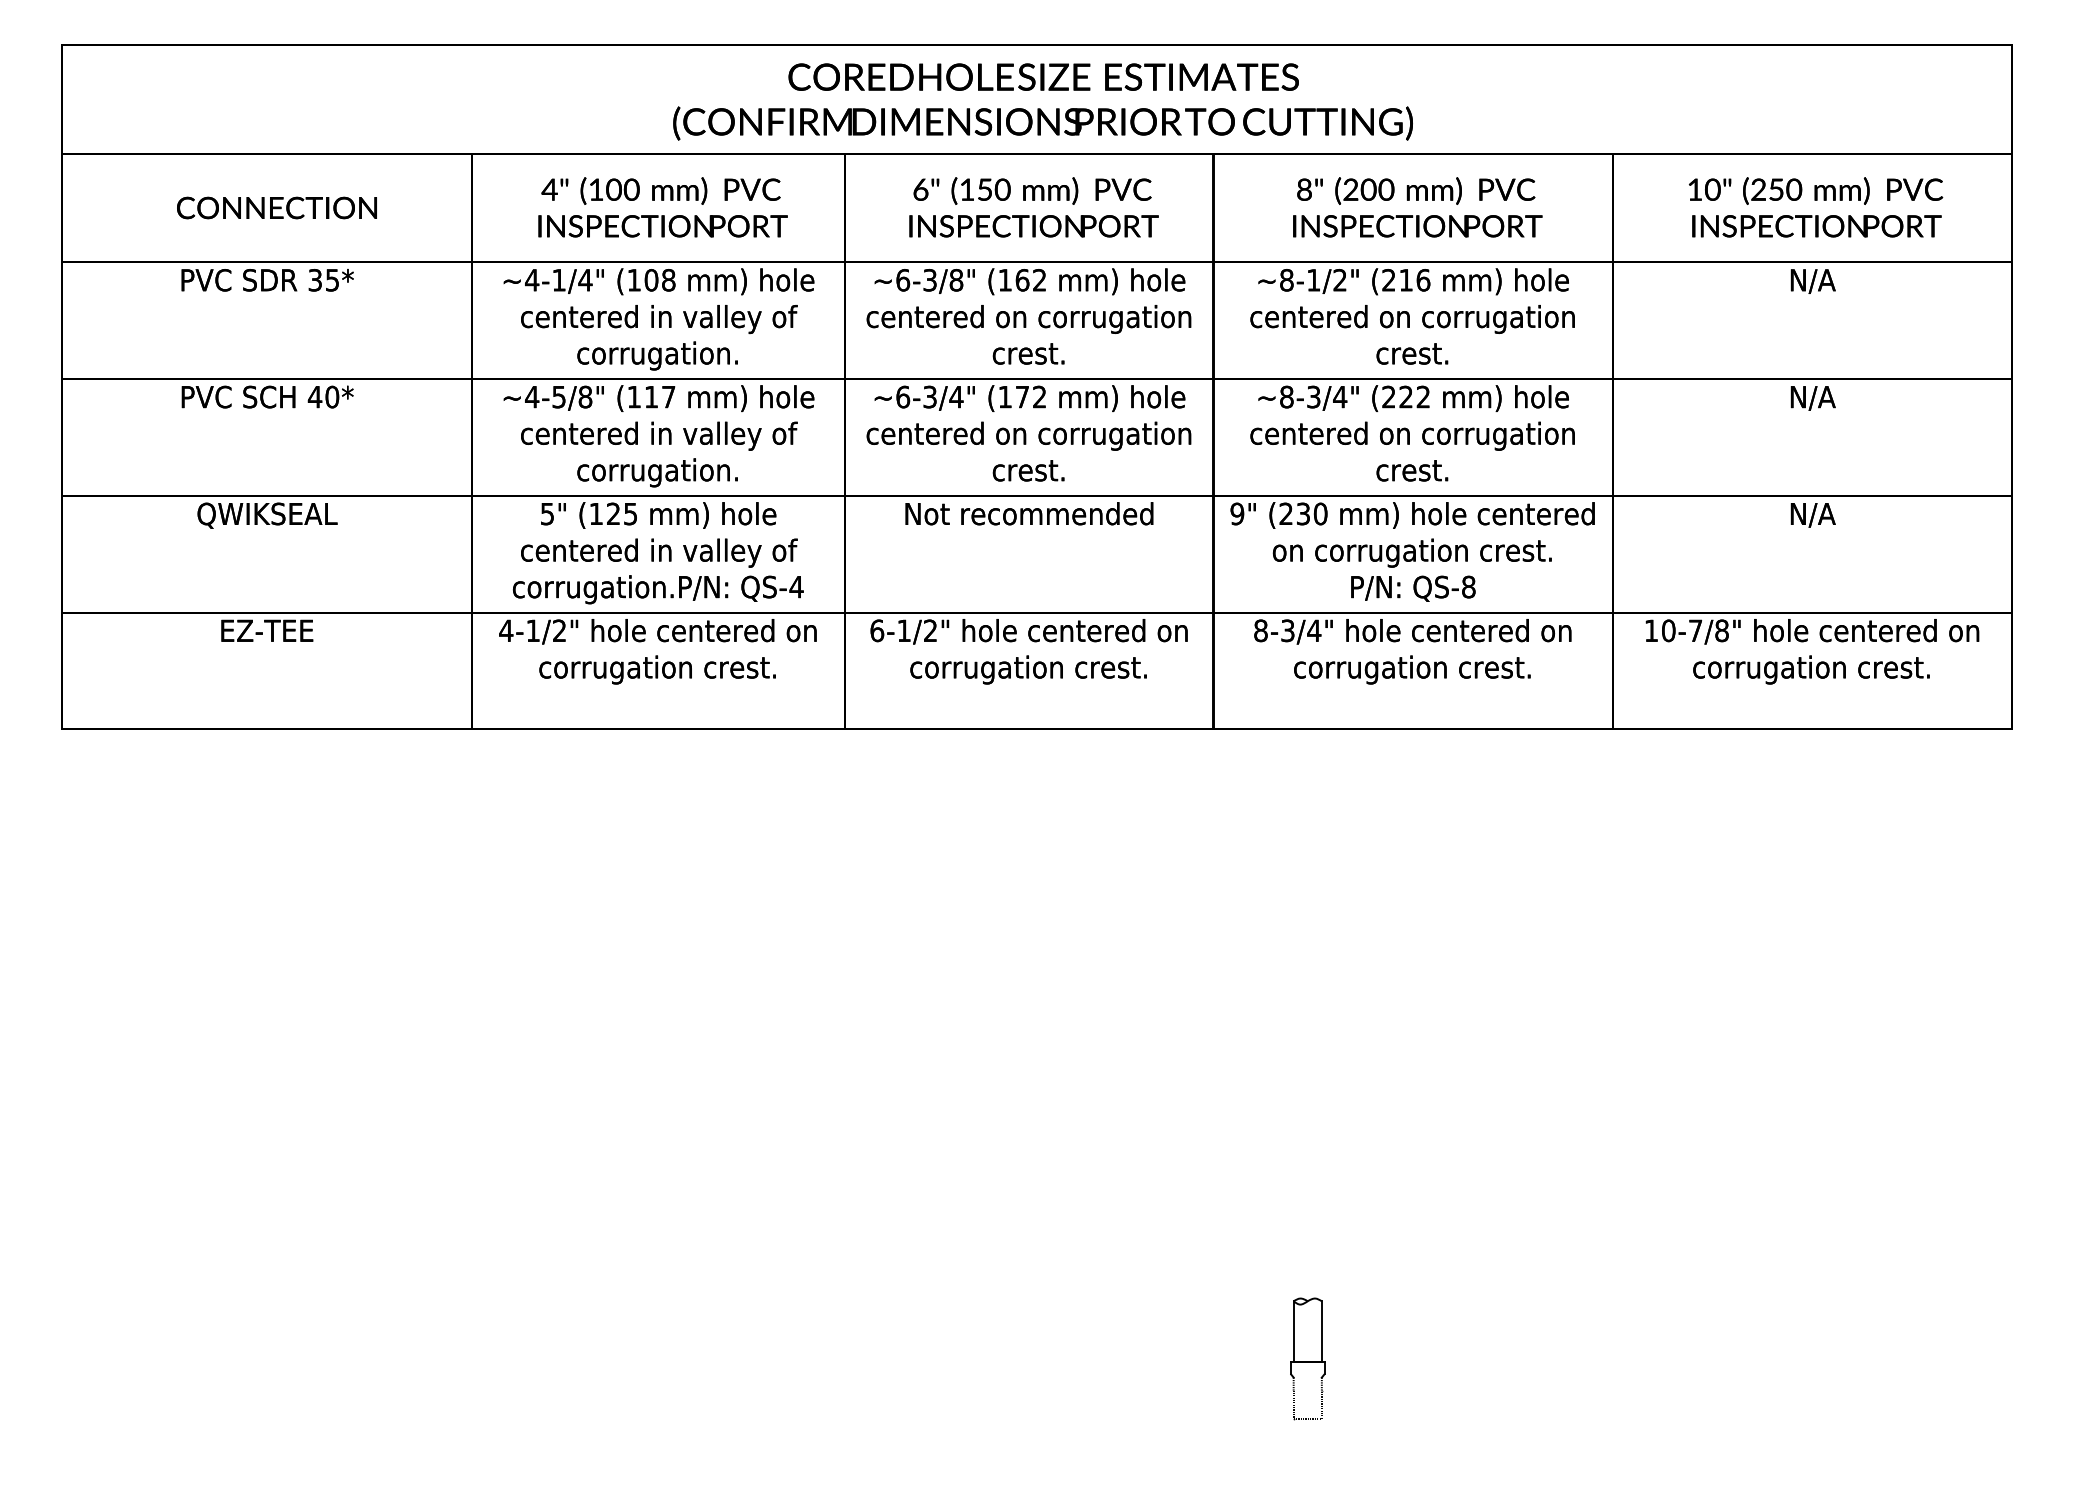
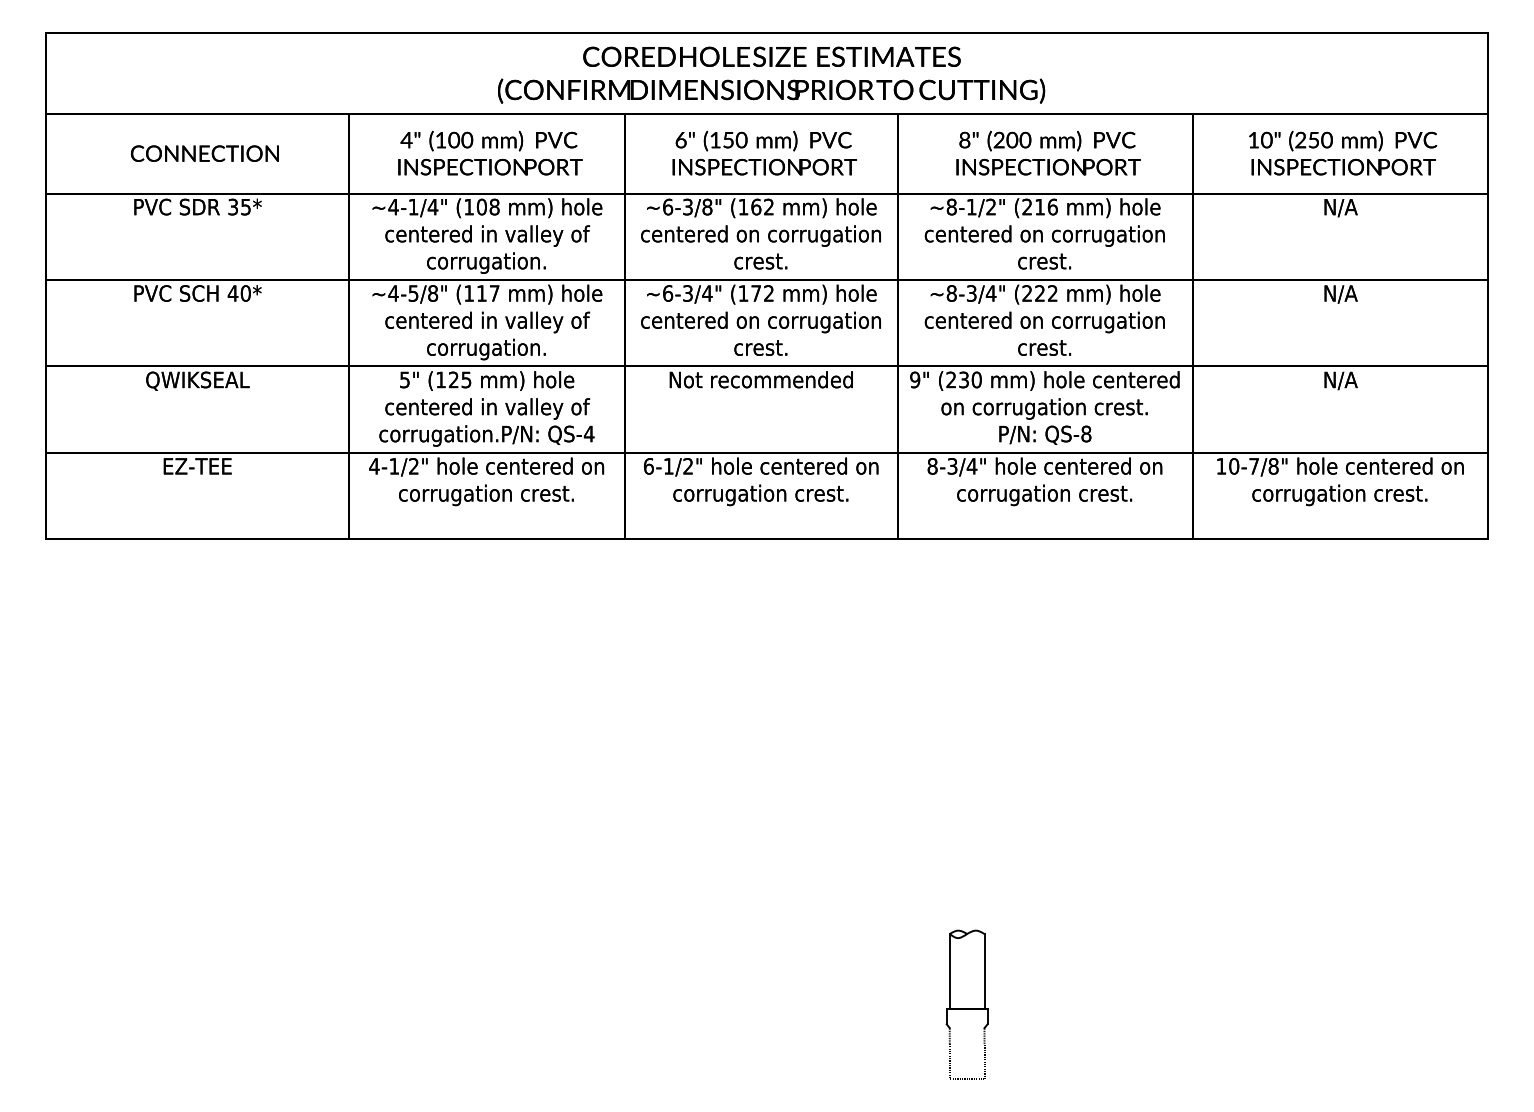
part: (1307, 1358) -> (967, 1004), size x1.67

